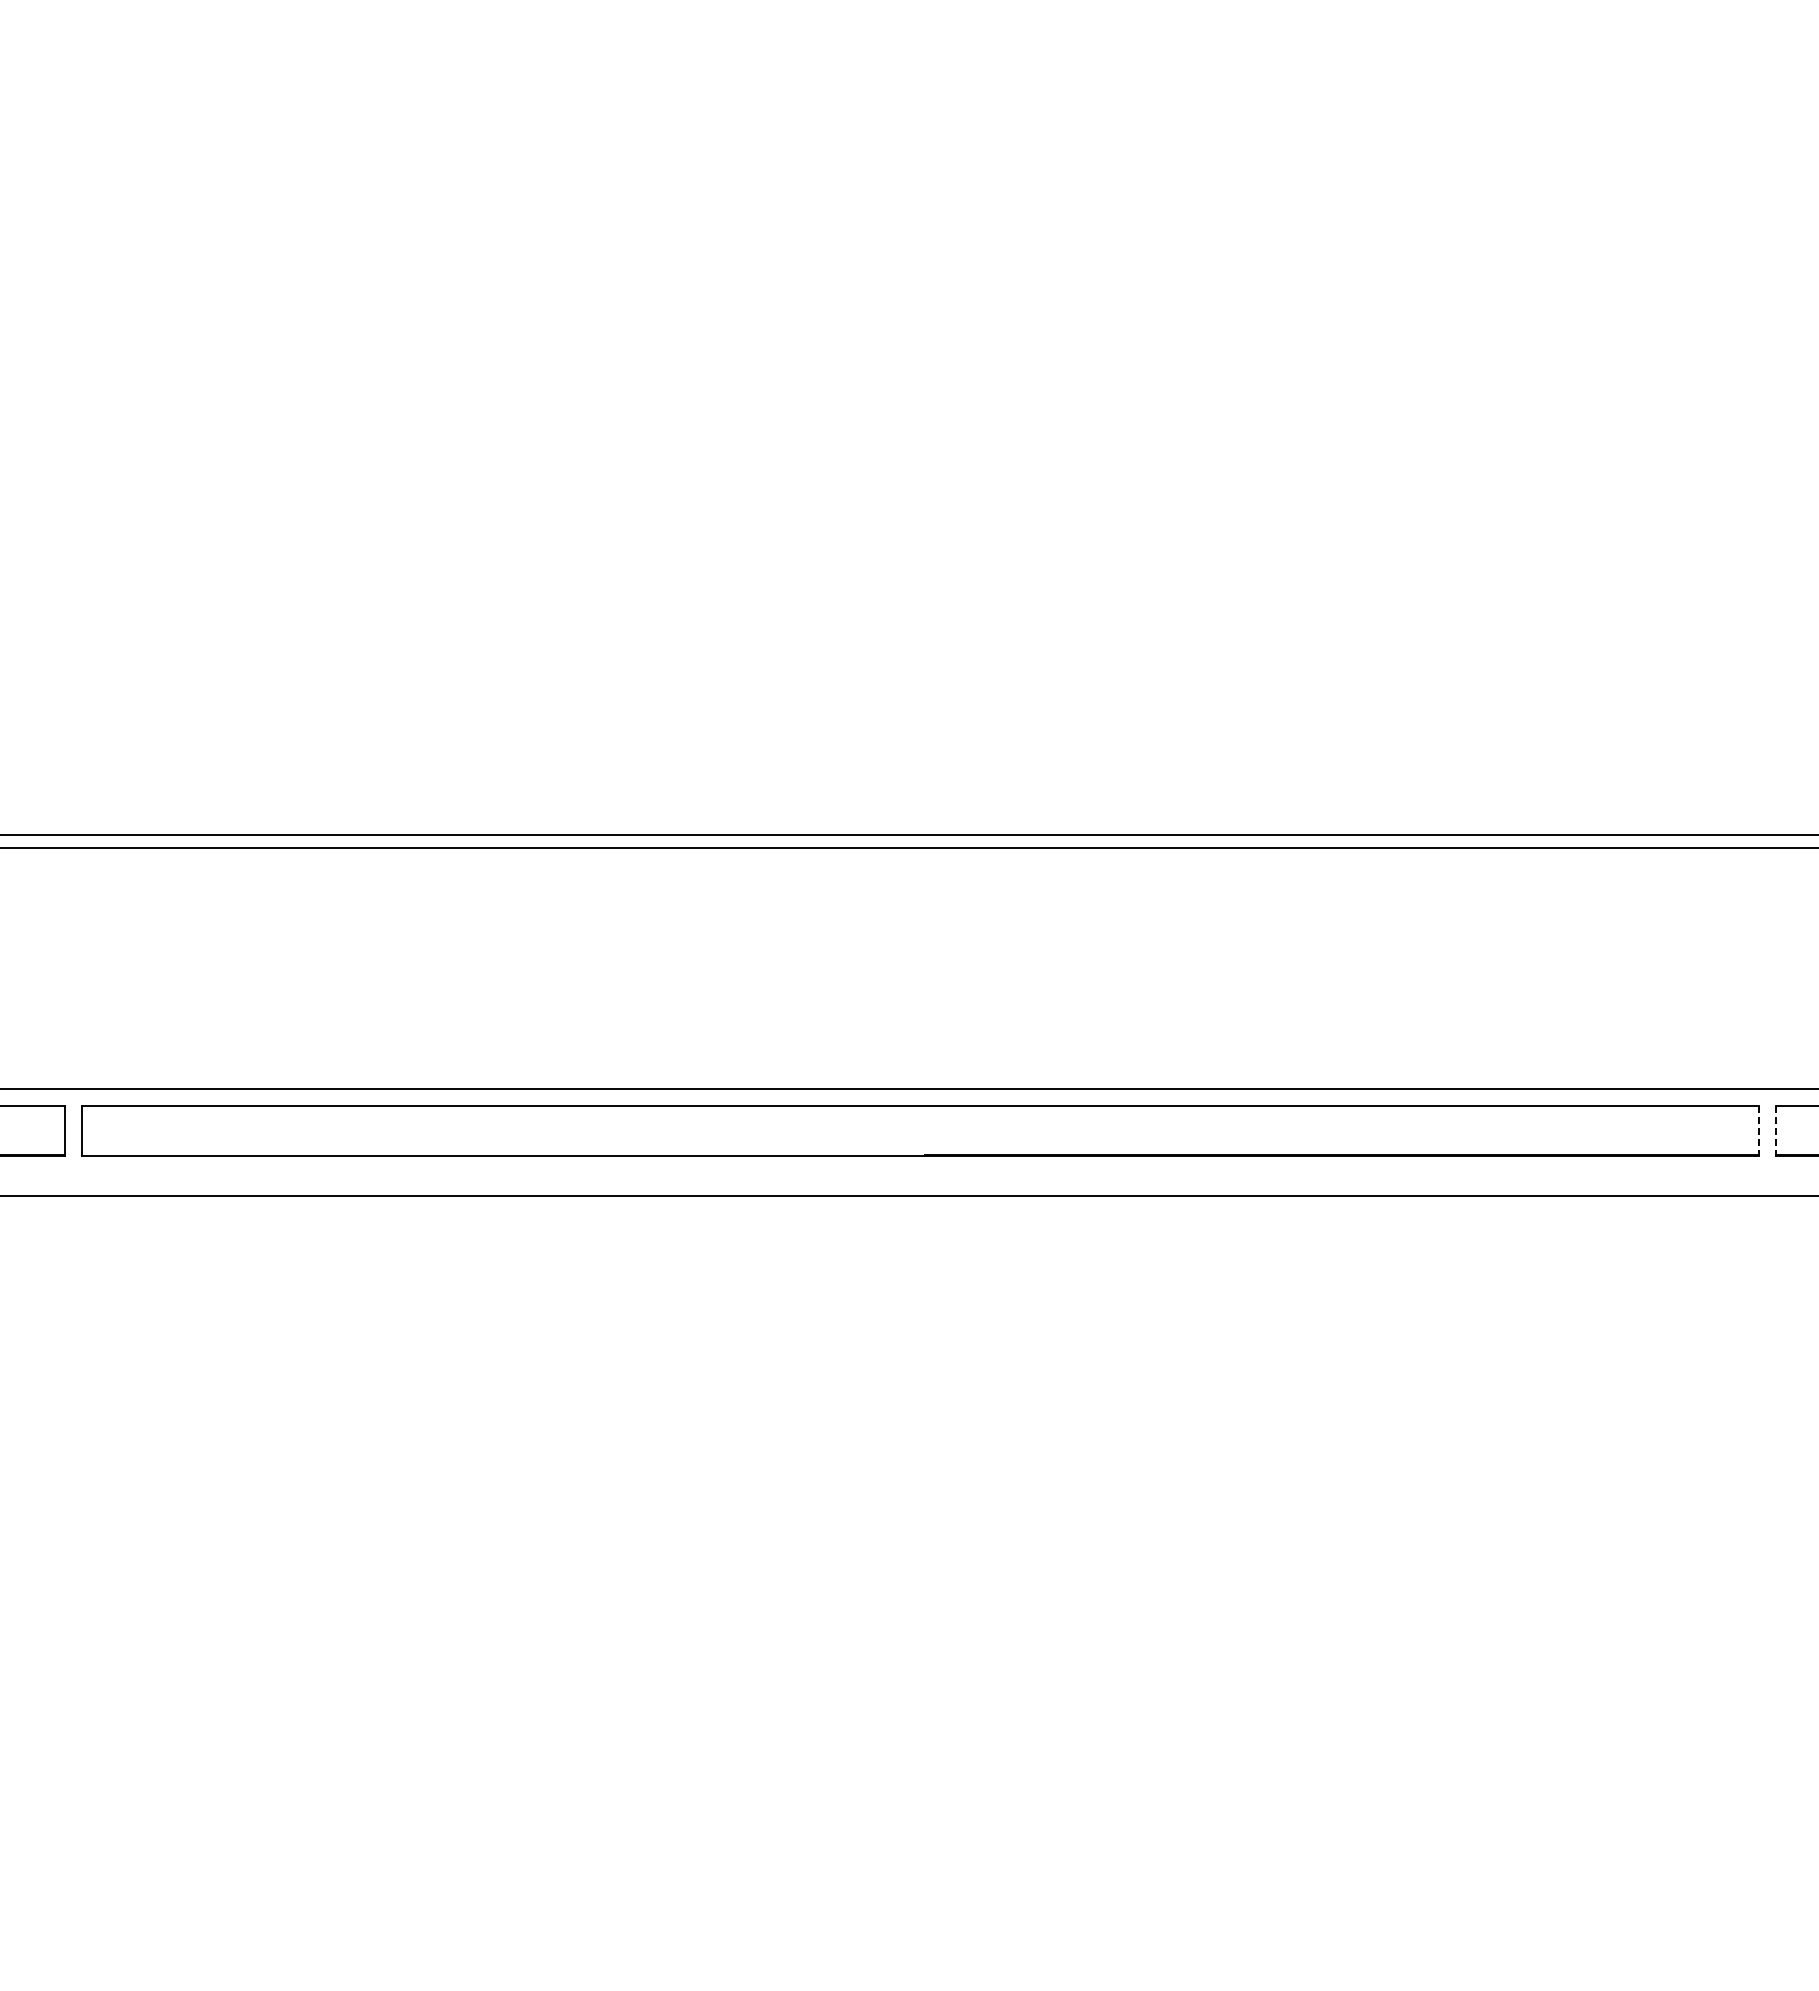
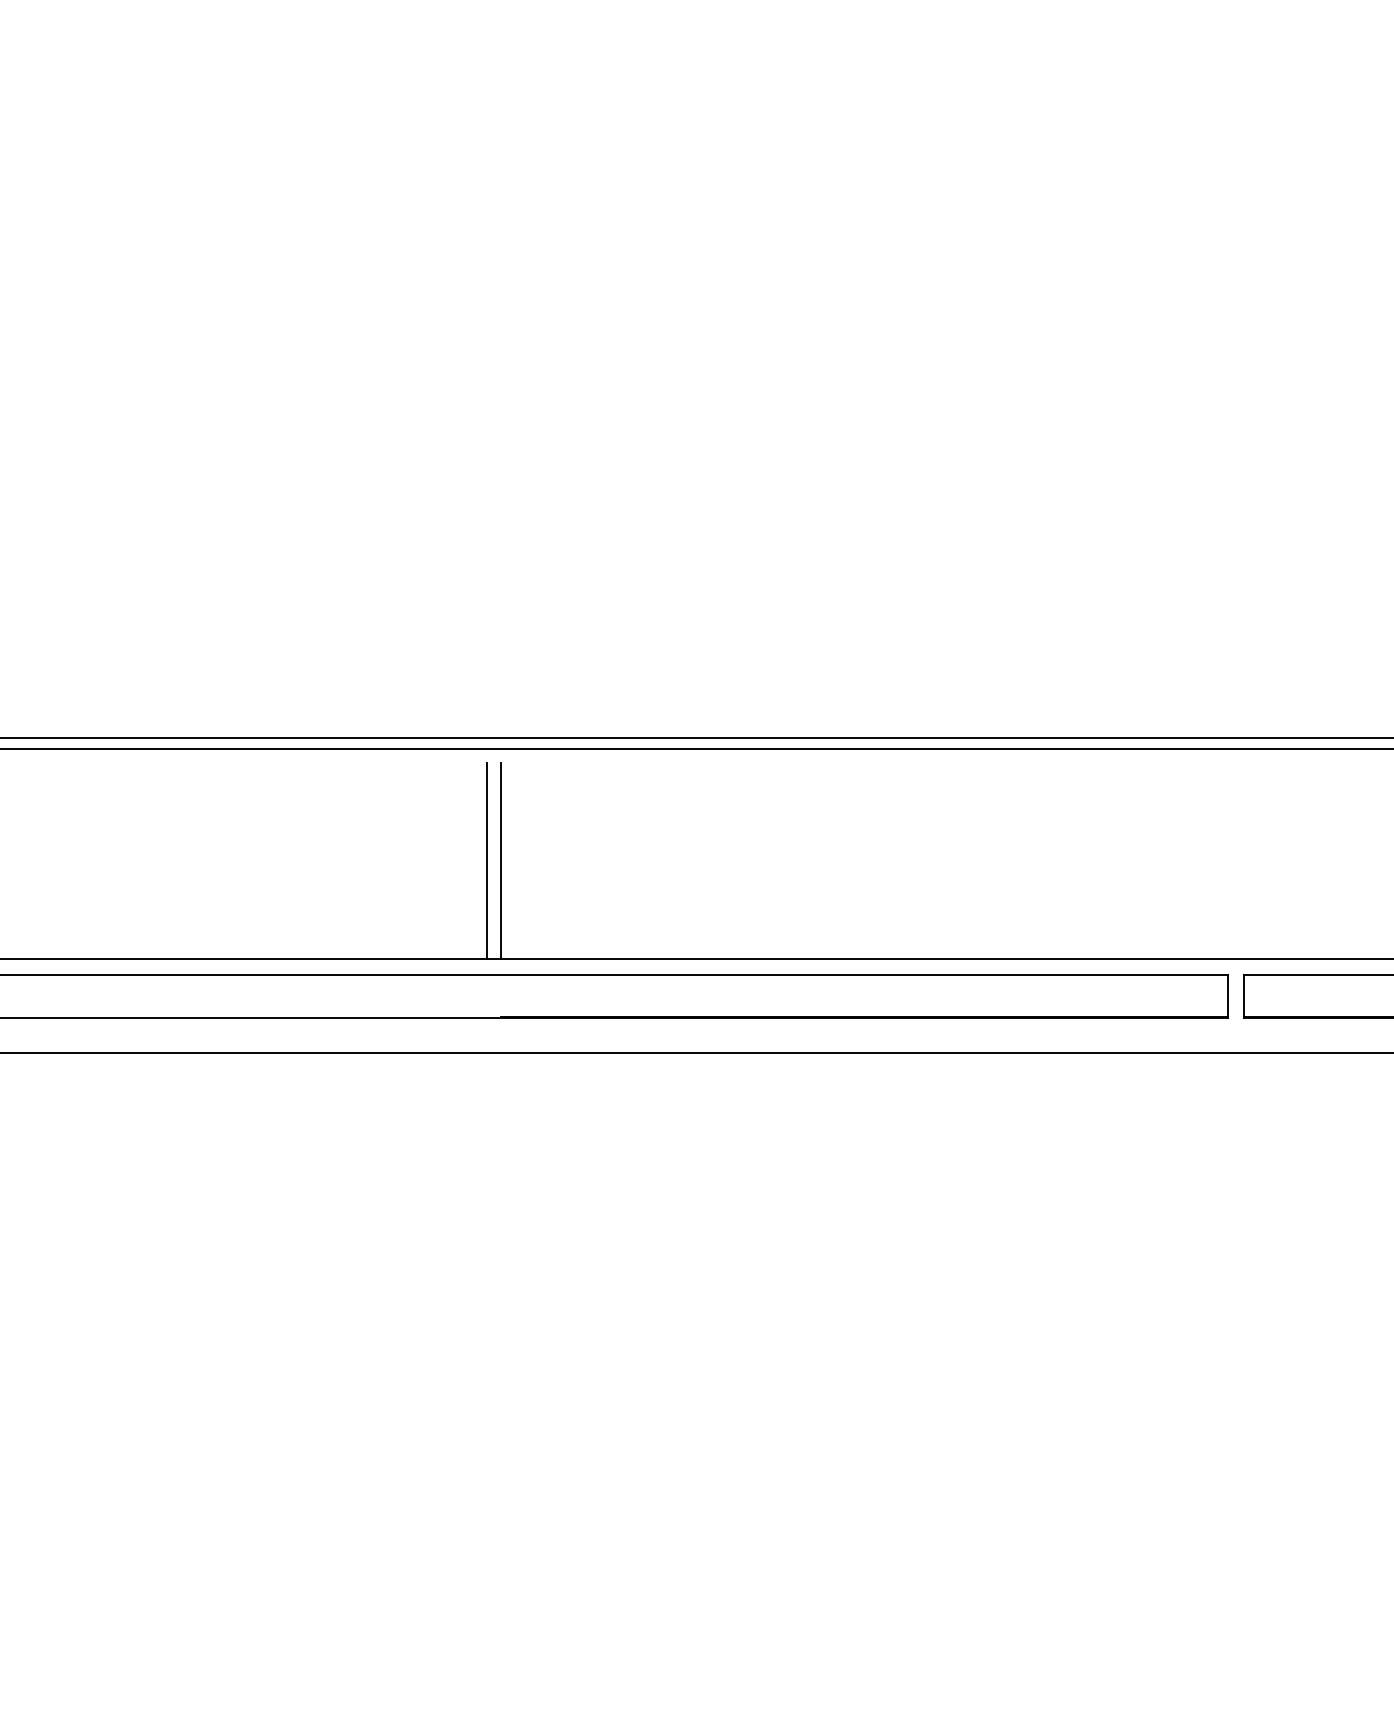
line: (908, 976) -> (486, 861), added
line: (924, 976) -> (500, 861), added
line: (1758, 1131) -> (1228, 996), dashed -> solid
line: (1776, 1131) -> (1243, 996), dashed -> solid

